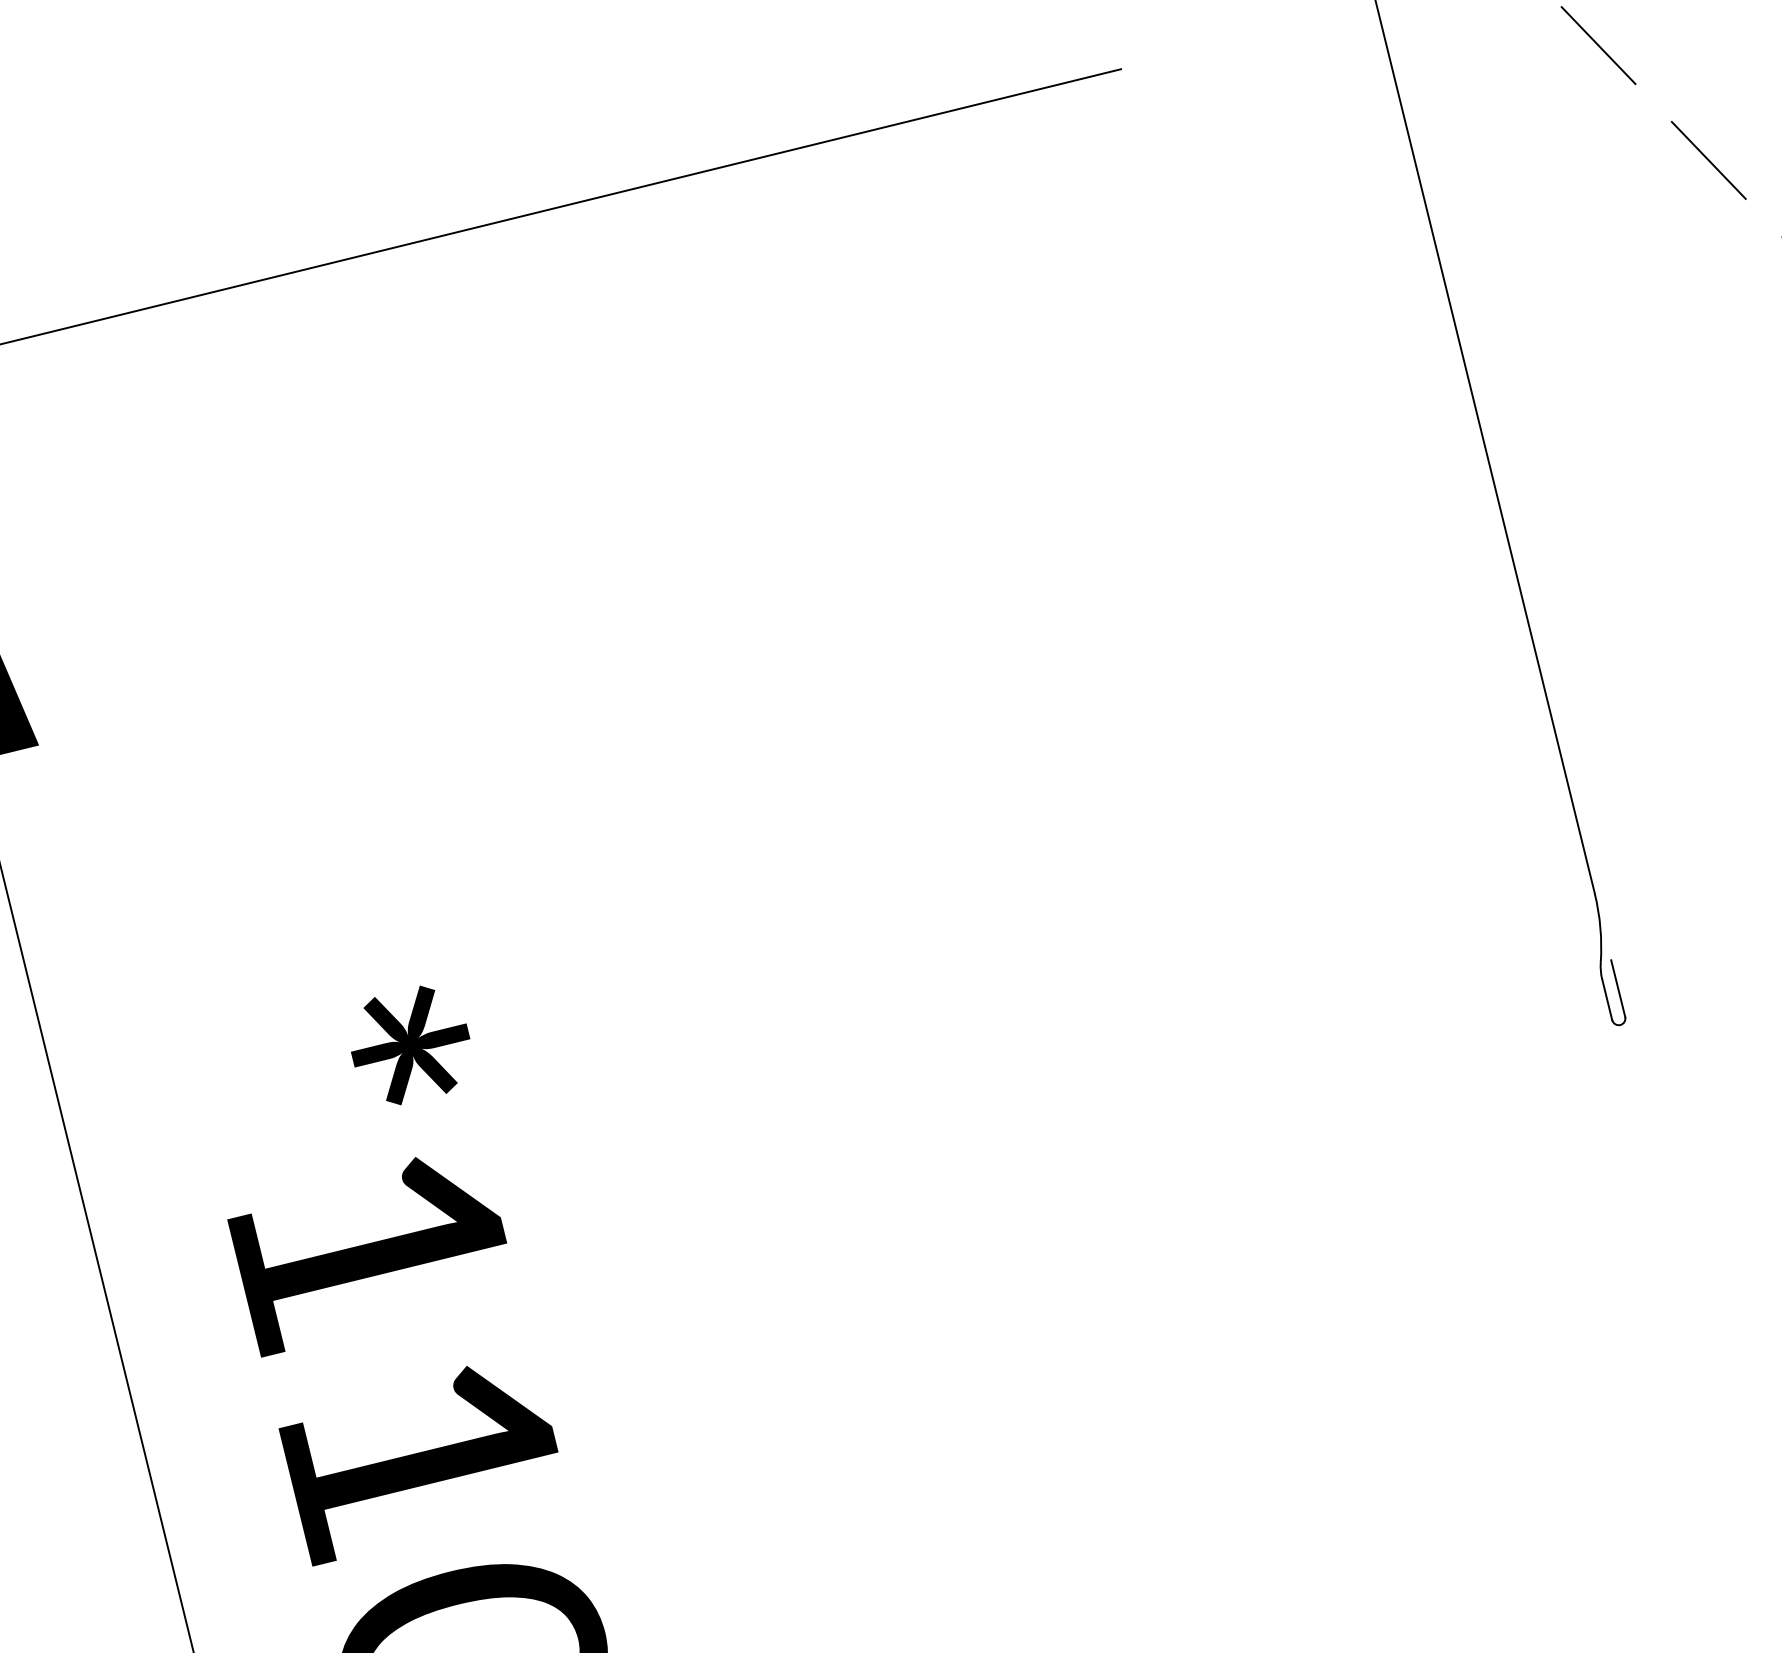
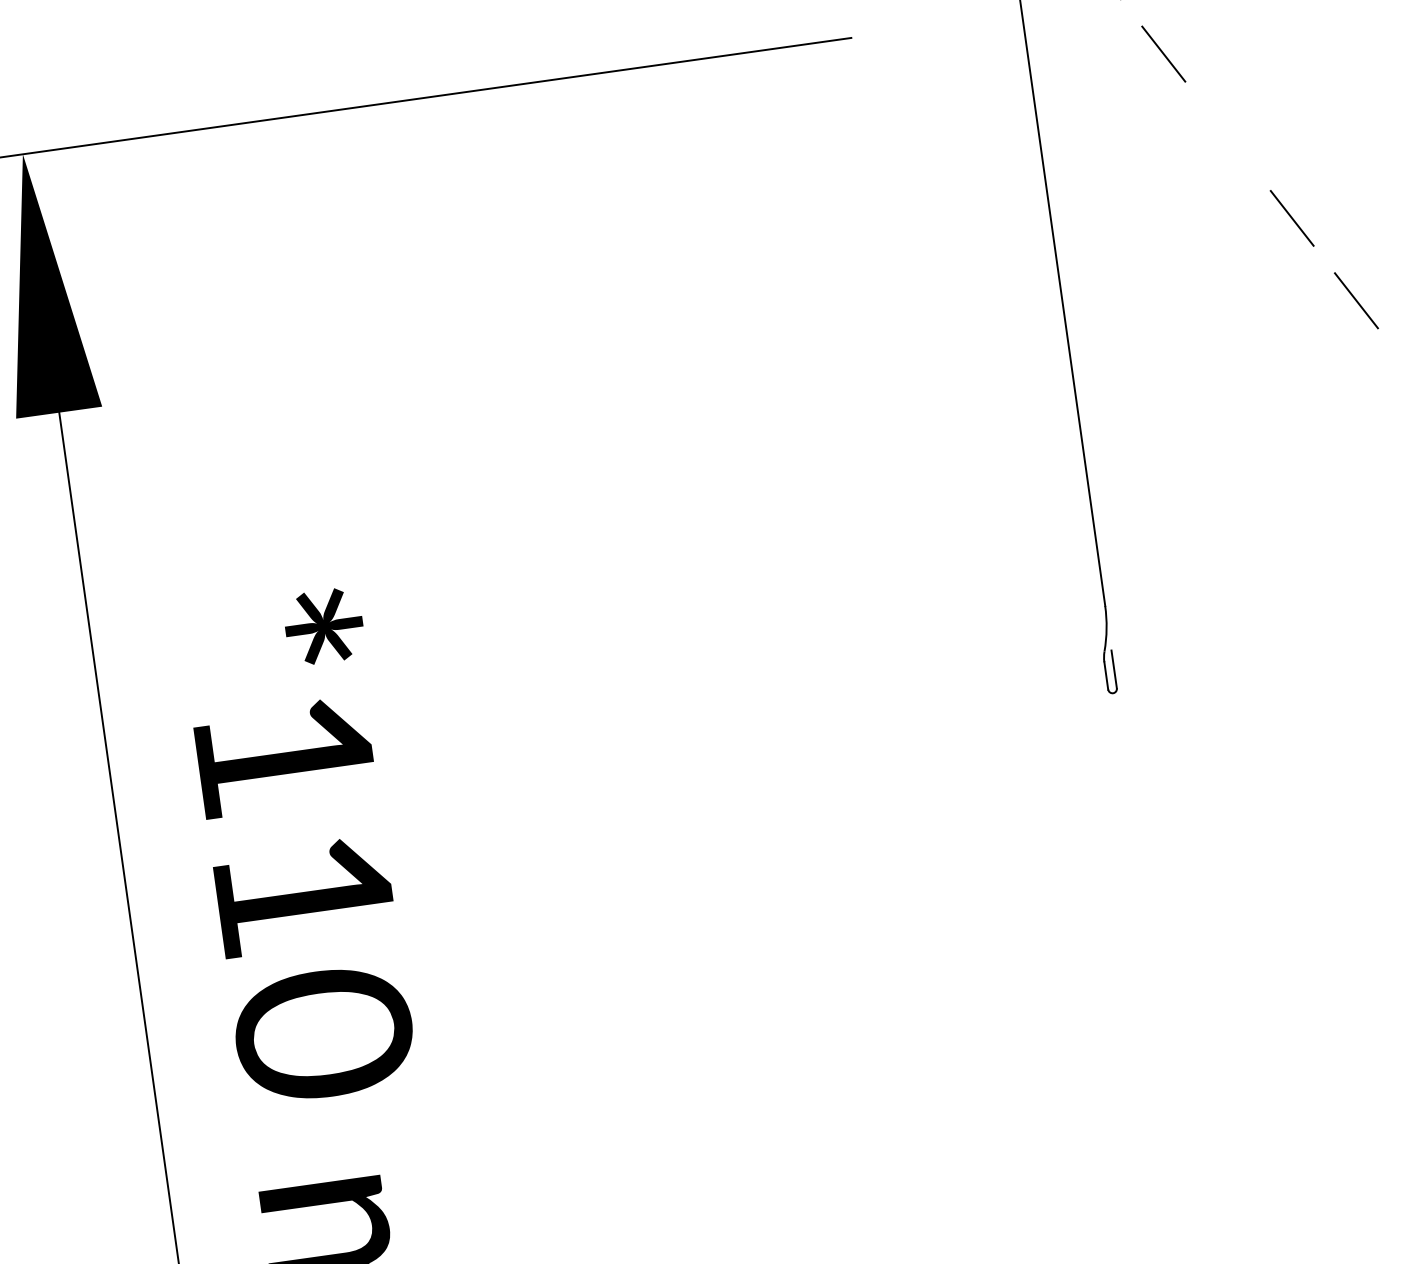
line: (1708, 159) -> (1227, 135), removed

